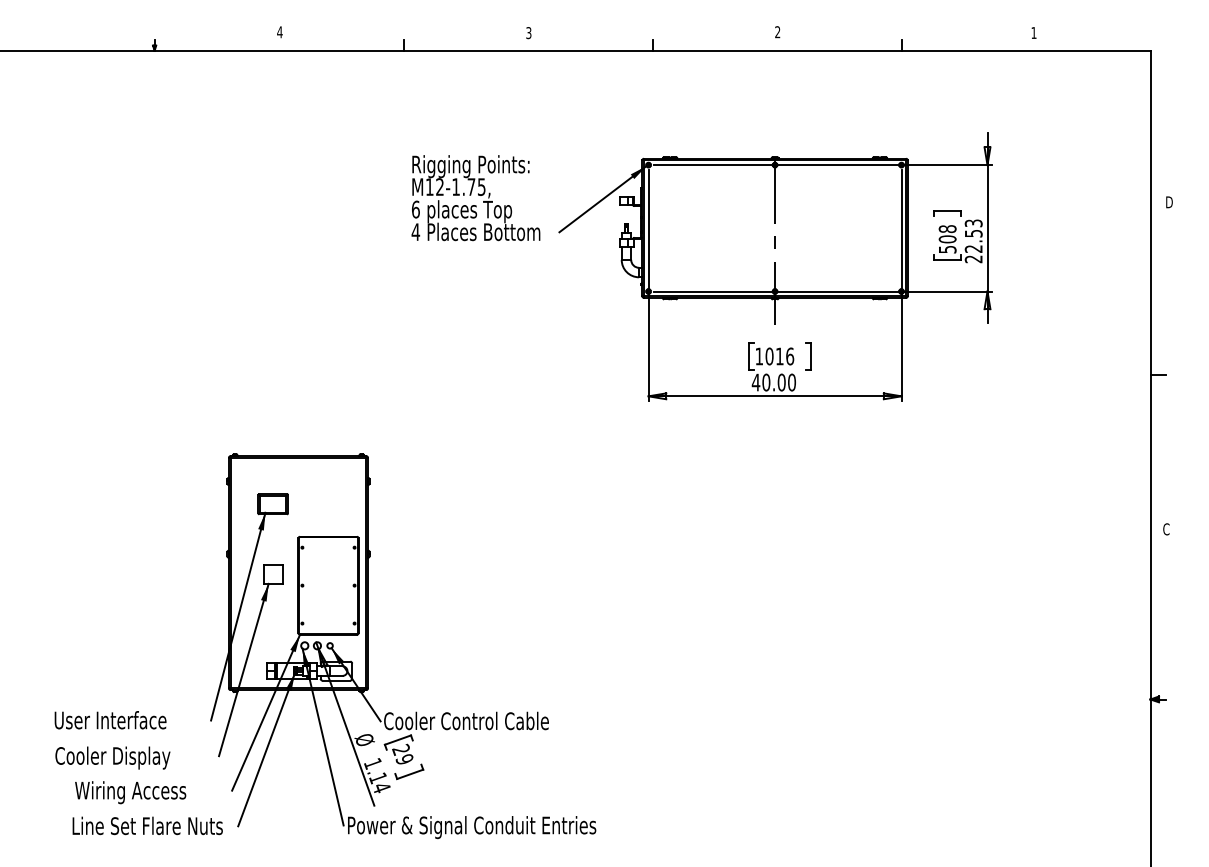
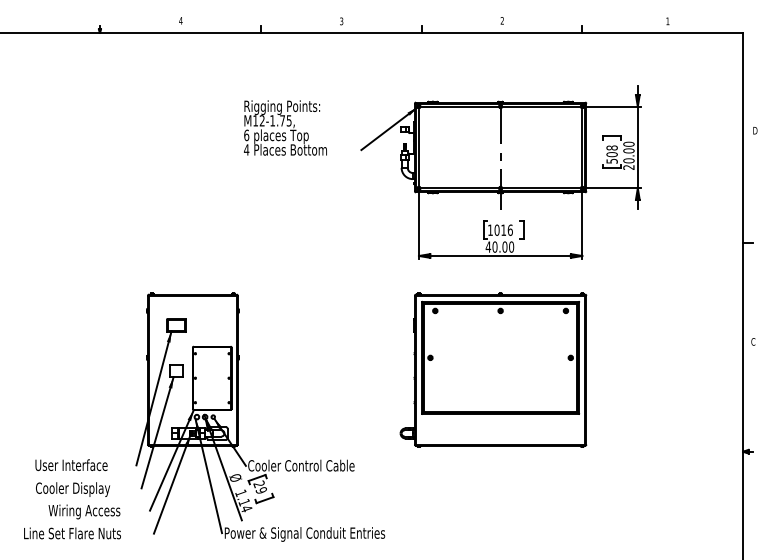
text: (475, 197) -> (285, 127), moved
text: (973, 236) -> (628, 152), 22.53 -> 20.00
part: (763, 572) -> (493, 369), added
text: (147, 826) -> (72, 533), moved

